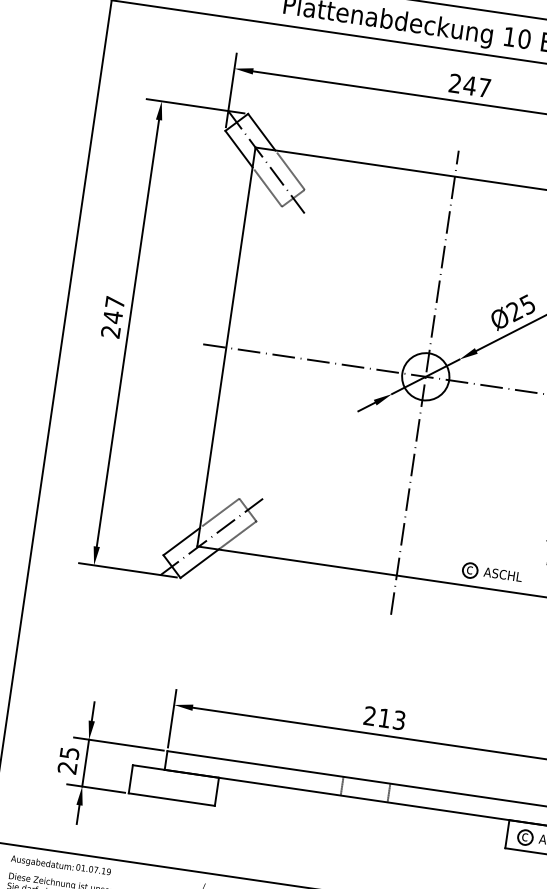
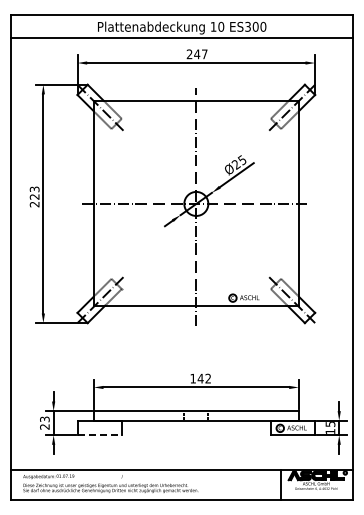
text: (113, 310) -> (34, 193), 247 -> 223
text: (384, 717) -> (200, 378), 213 -> 142
text: (69, 751) -> (44, 418), 25 -> 23
line: (173, 800) -> (100, 435), solid -> dashed

